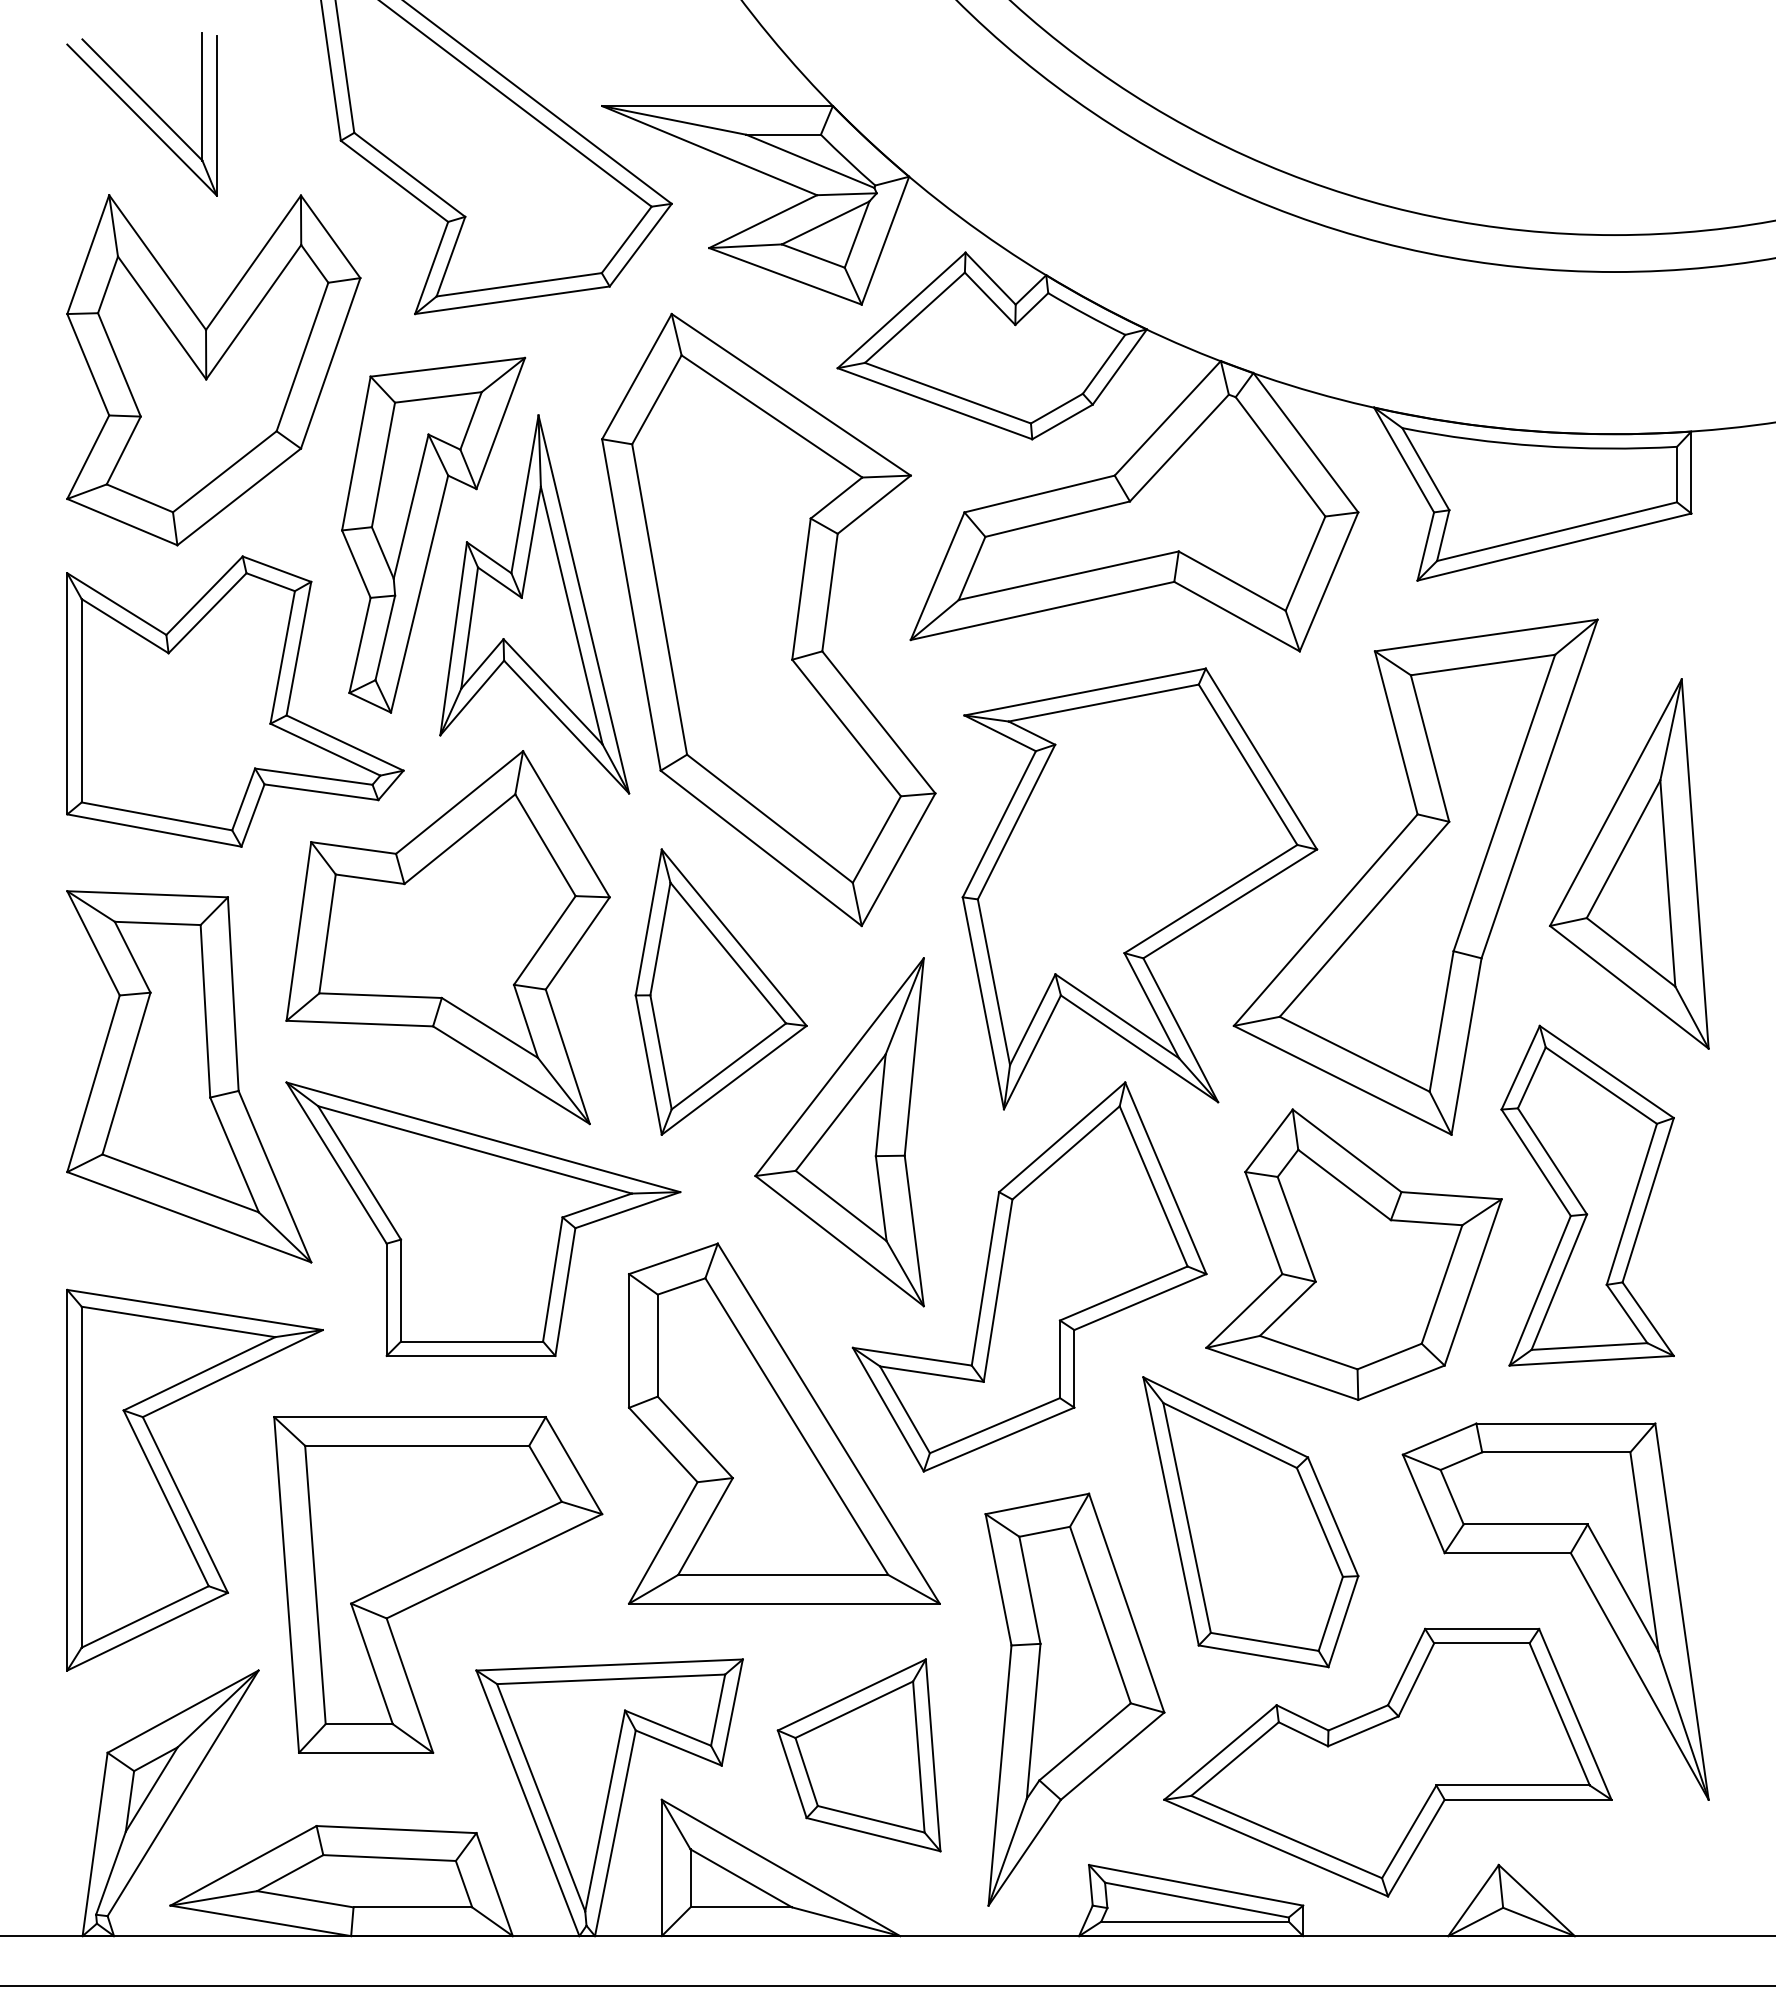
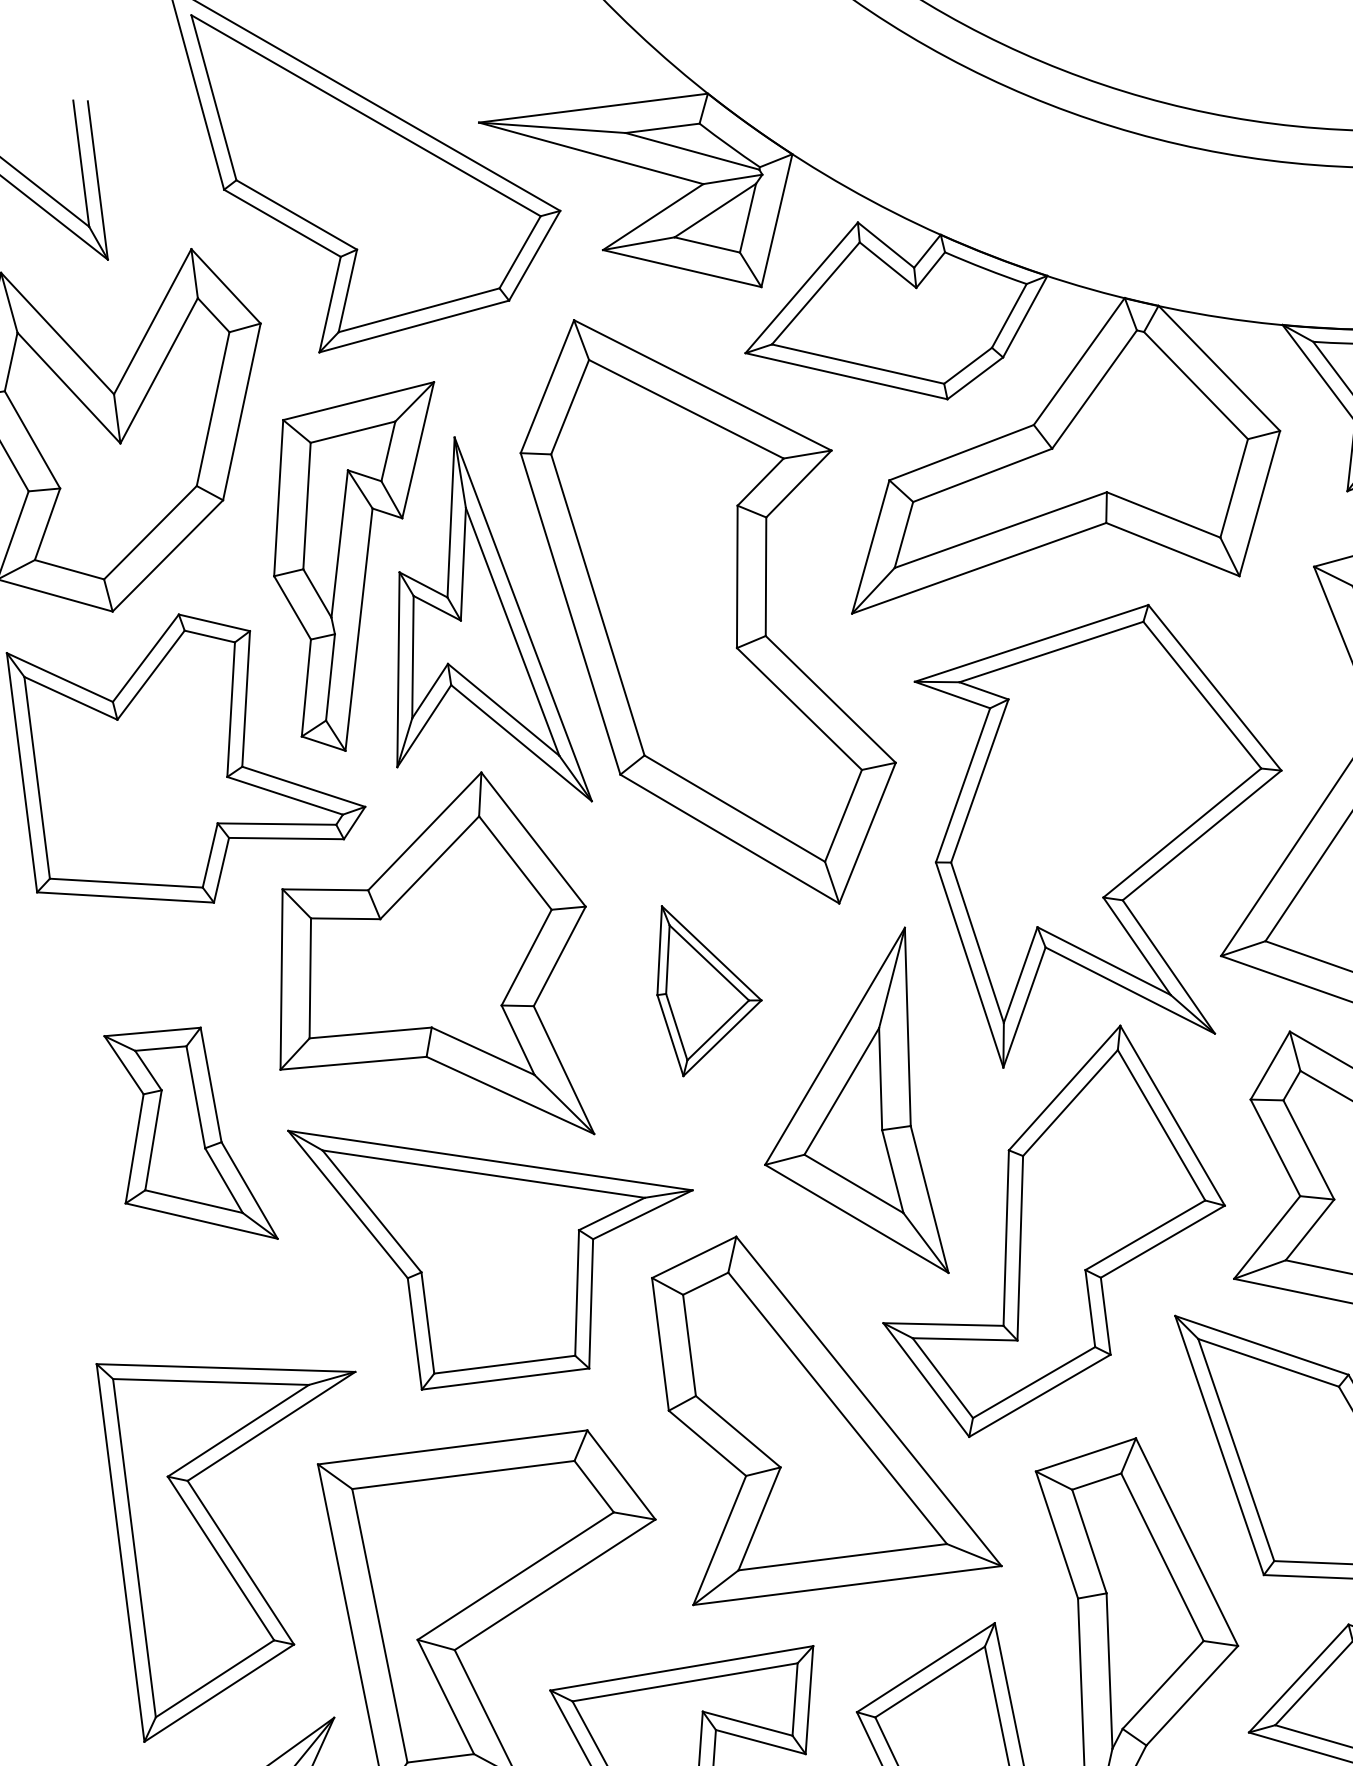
part: (720, 991) -> (707, 986), size x0.6
part: (189, 1076) -> (191, 1137), size x0.6

